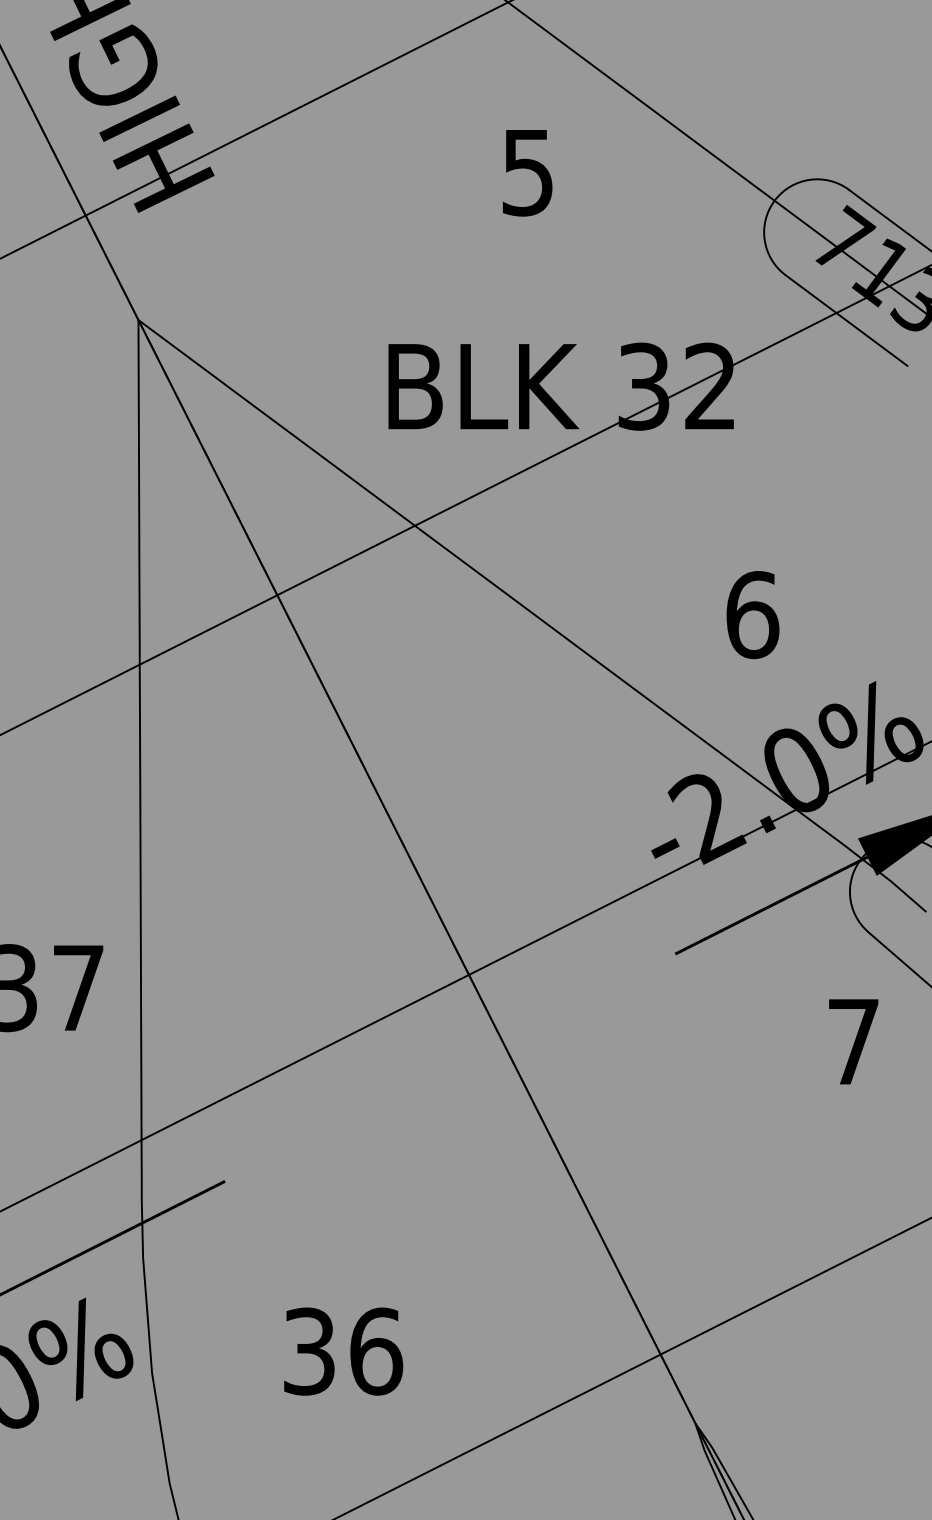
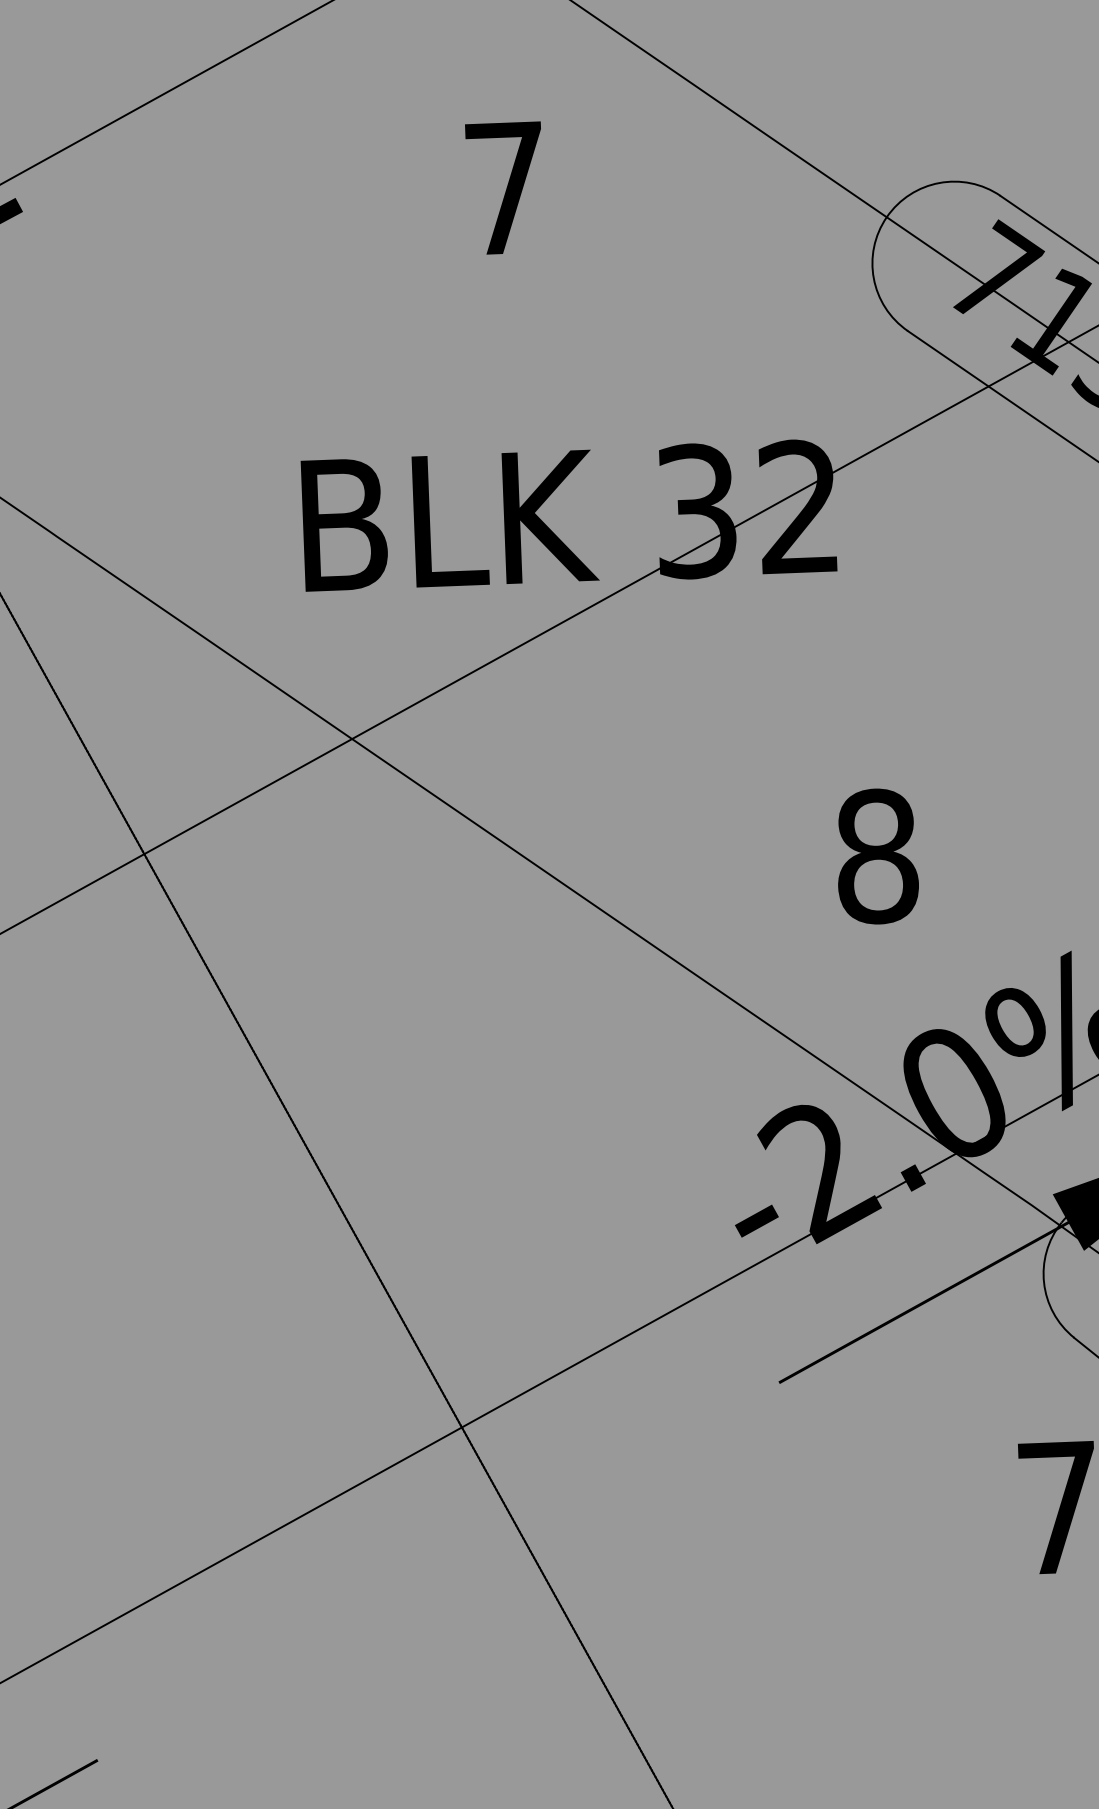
text: (527, 173) -> (504, 189), 5 -> 7
text: (752, 614) -> (877, 855), 6 -> 8

